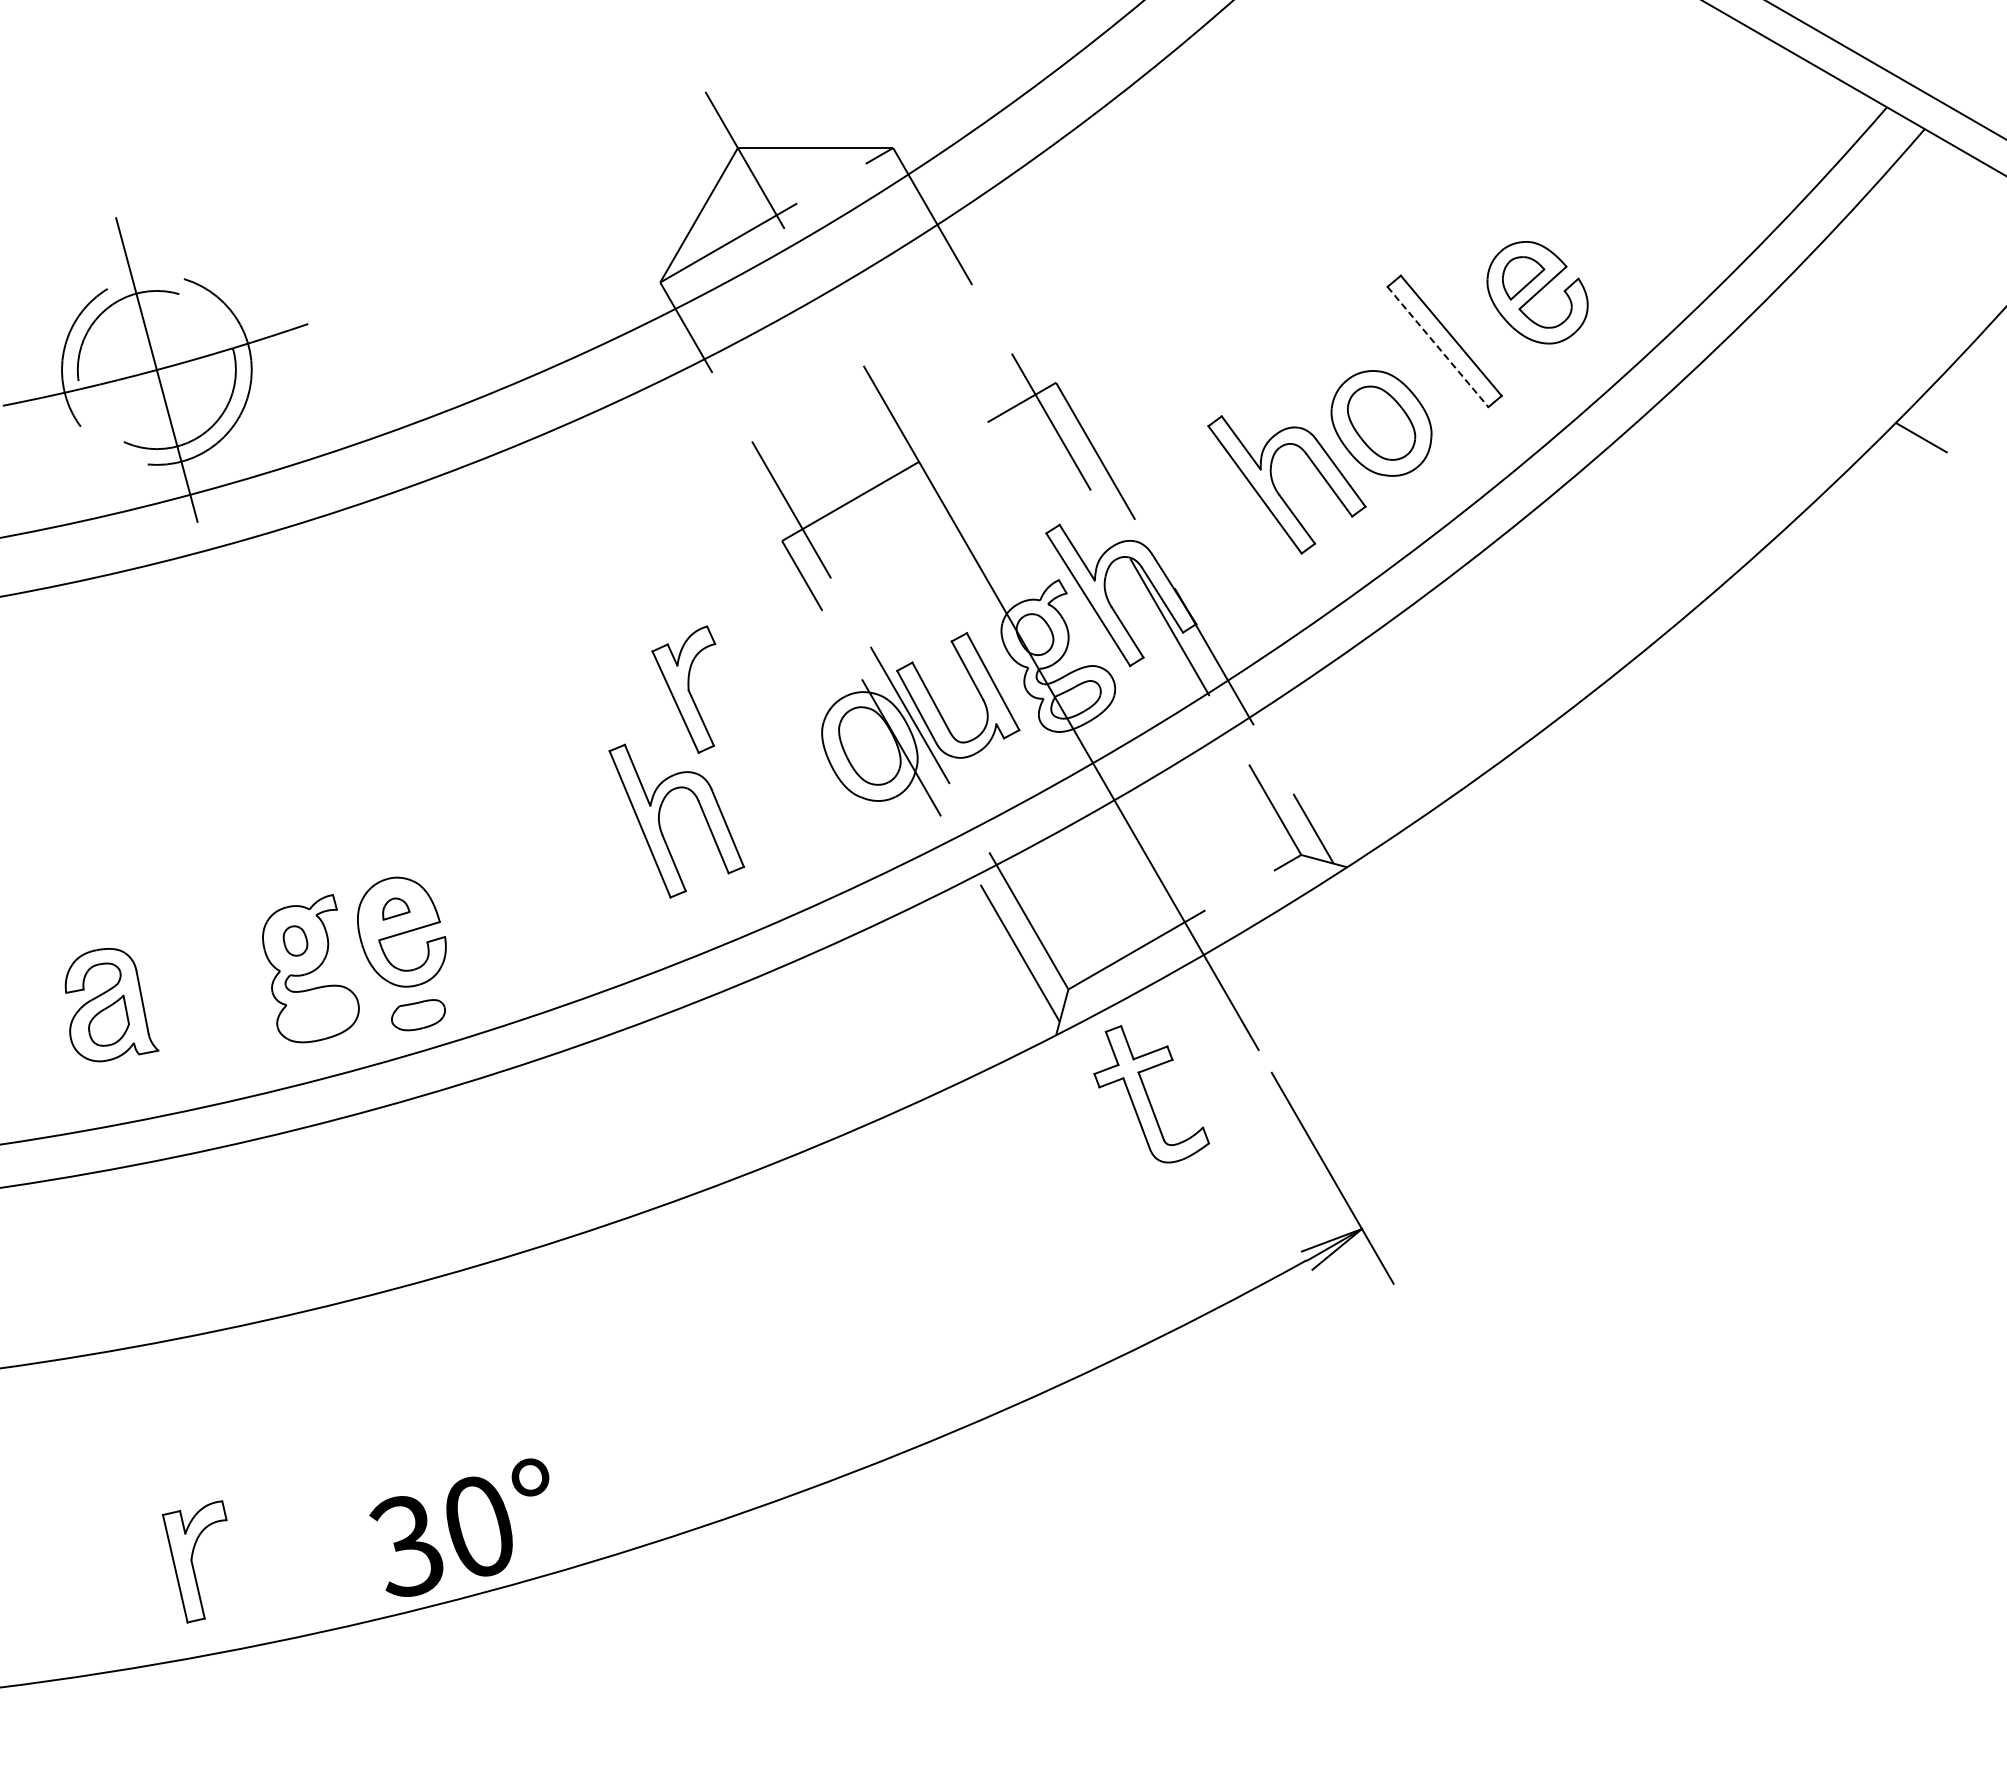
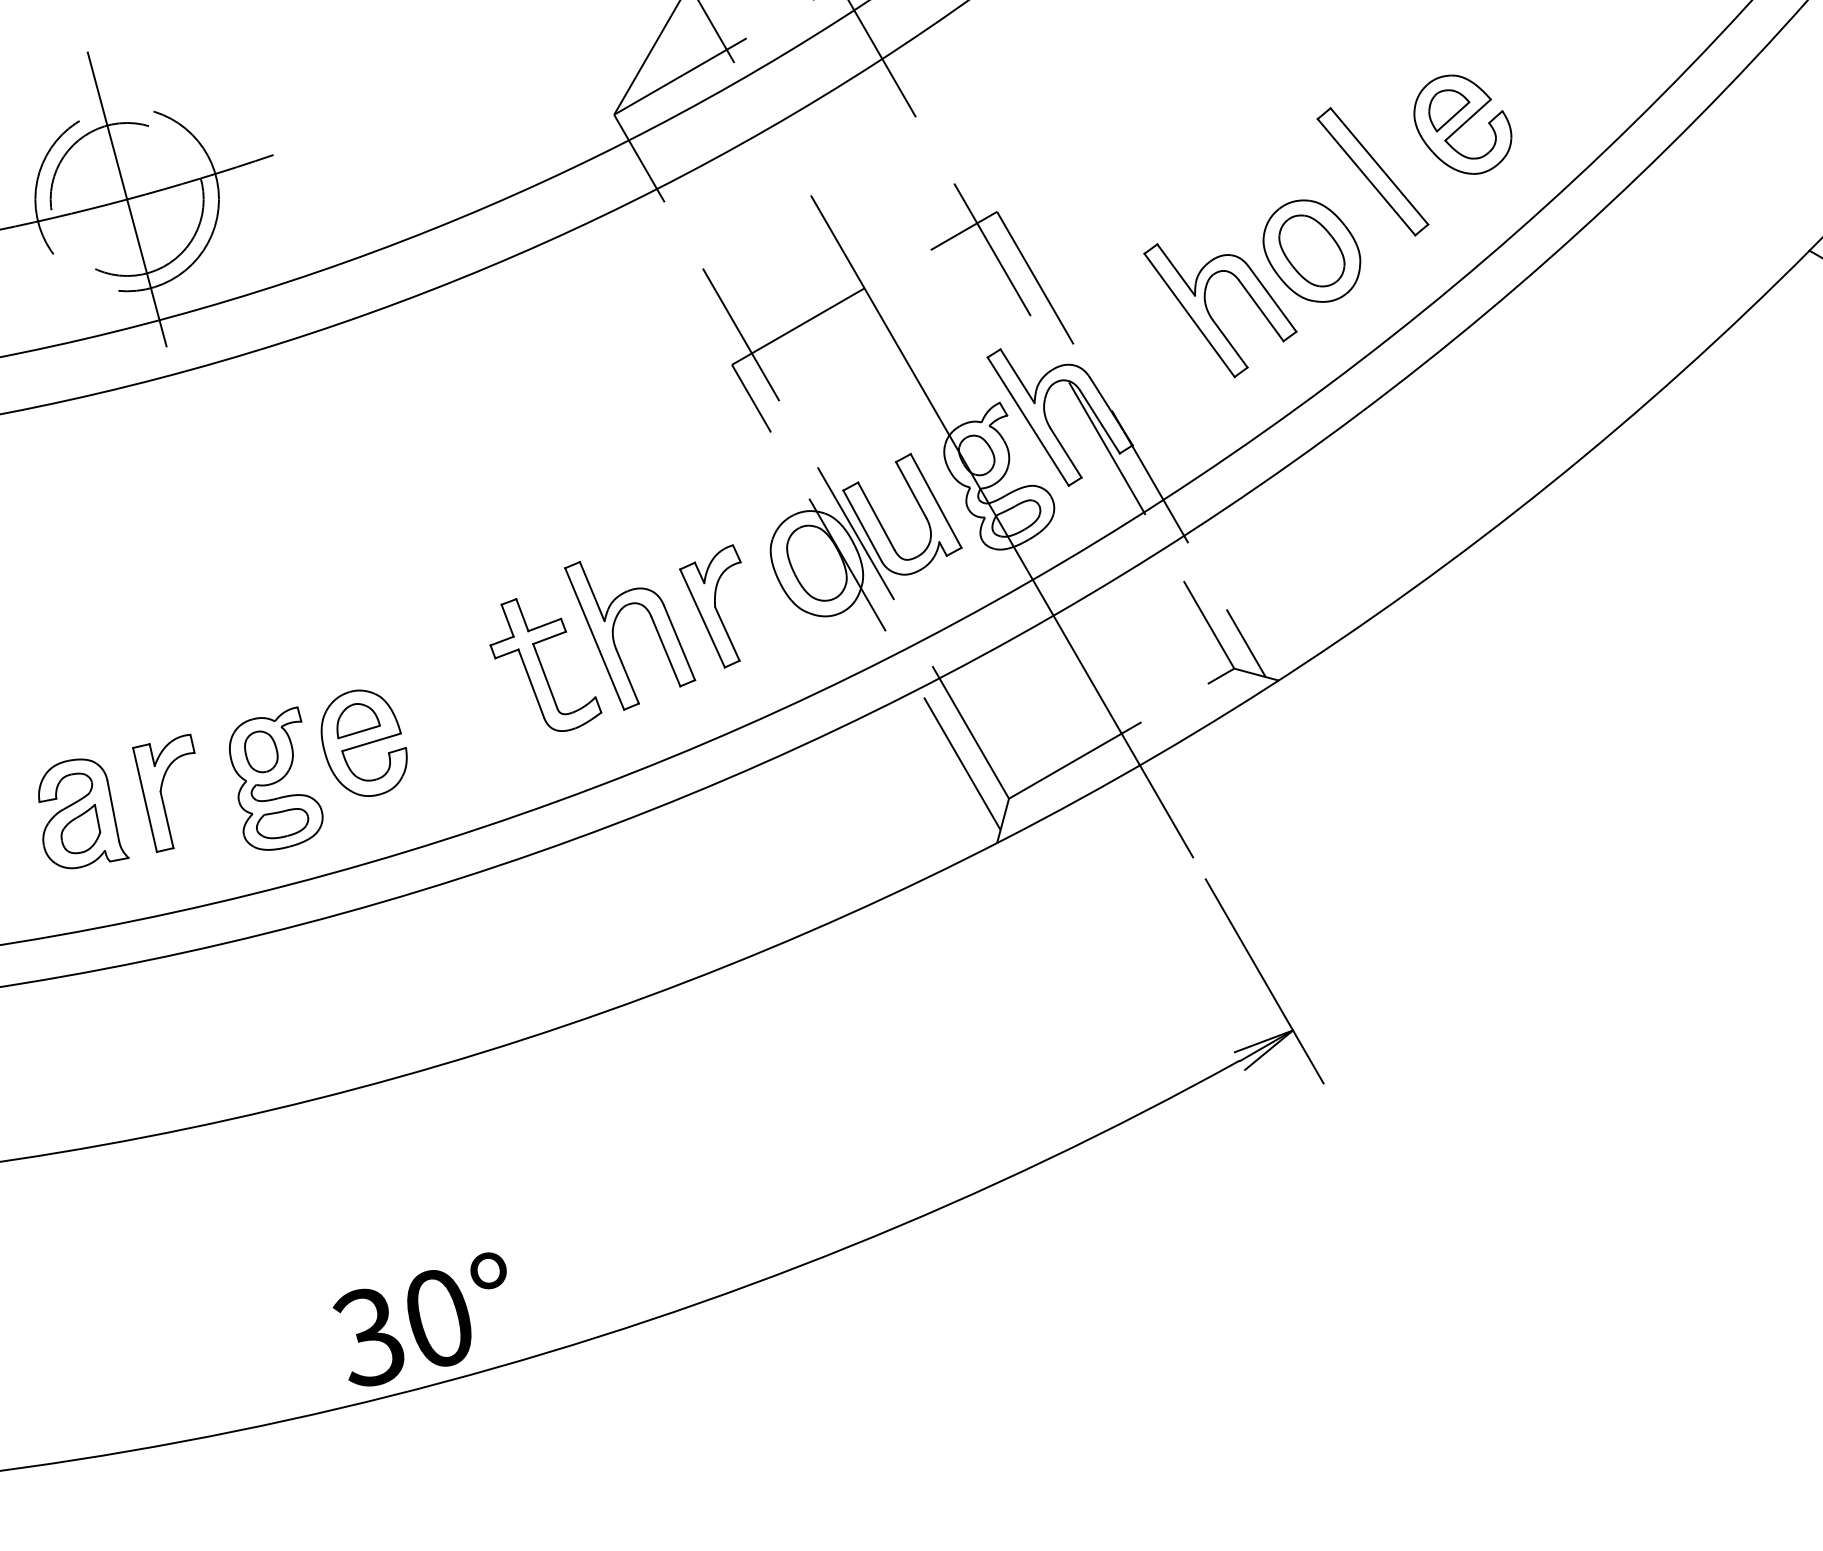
line: (1438, 347) -> (1367, 177), dashed -> solid
part: (683, 689) -> (710, 606), moved
part: (396, 908) -> (358, 720), size x1.67
part: (295, 940) -> (261, 751), size x1.43
part: (418, 1015) -> (282, 823), moved
part: (1151, 1094) -> (545, 665), moved
part: (194, 1561) -> (163, 792), moved

